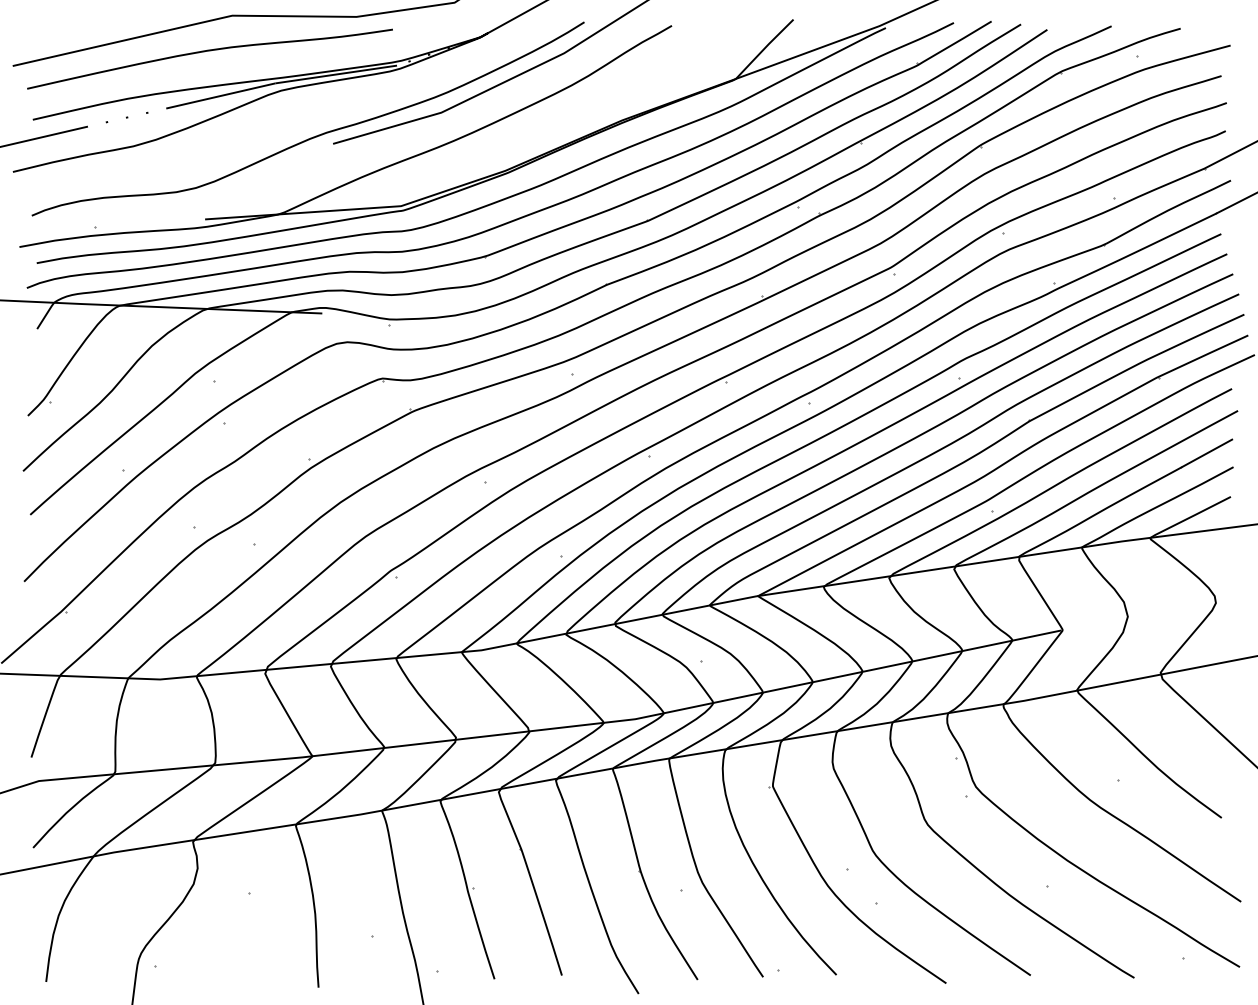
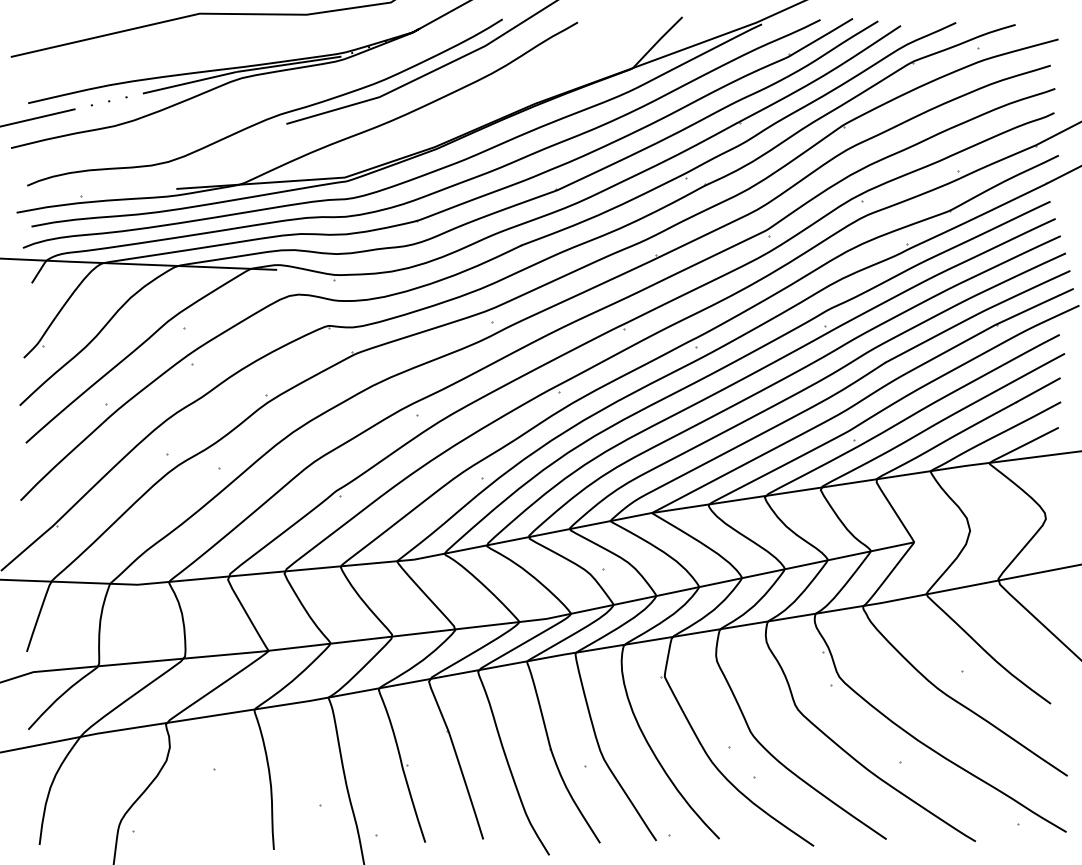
curve: (209, 51) -> (180, 44), removed

